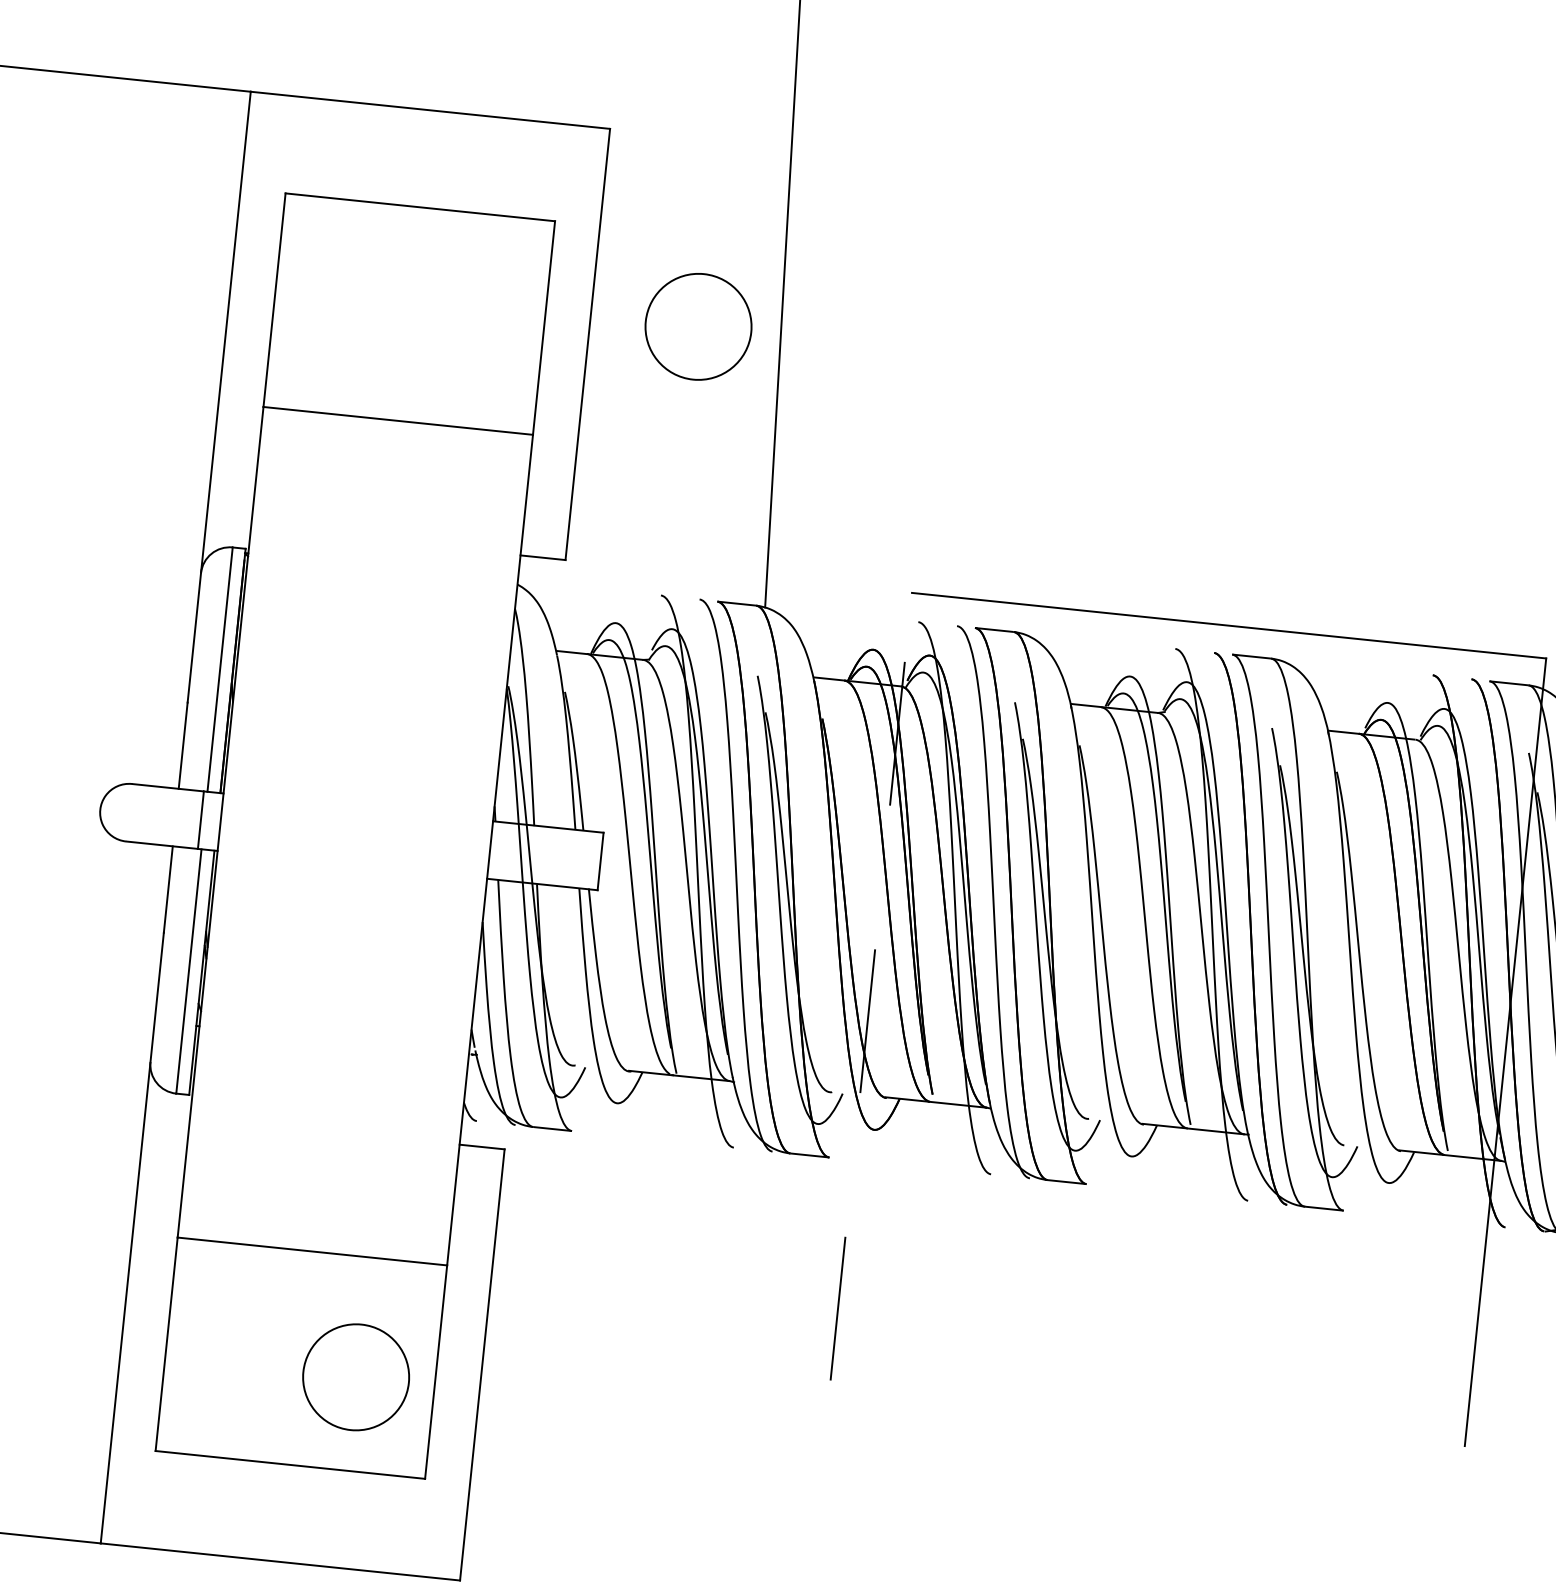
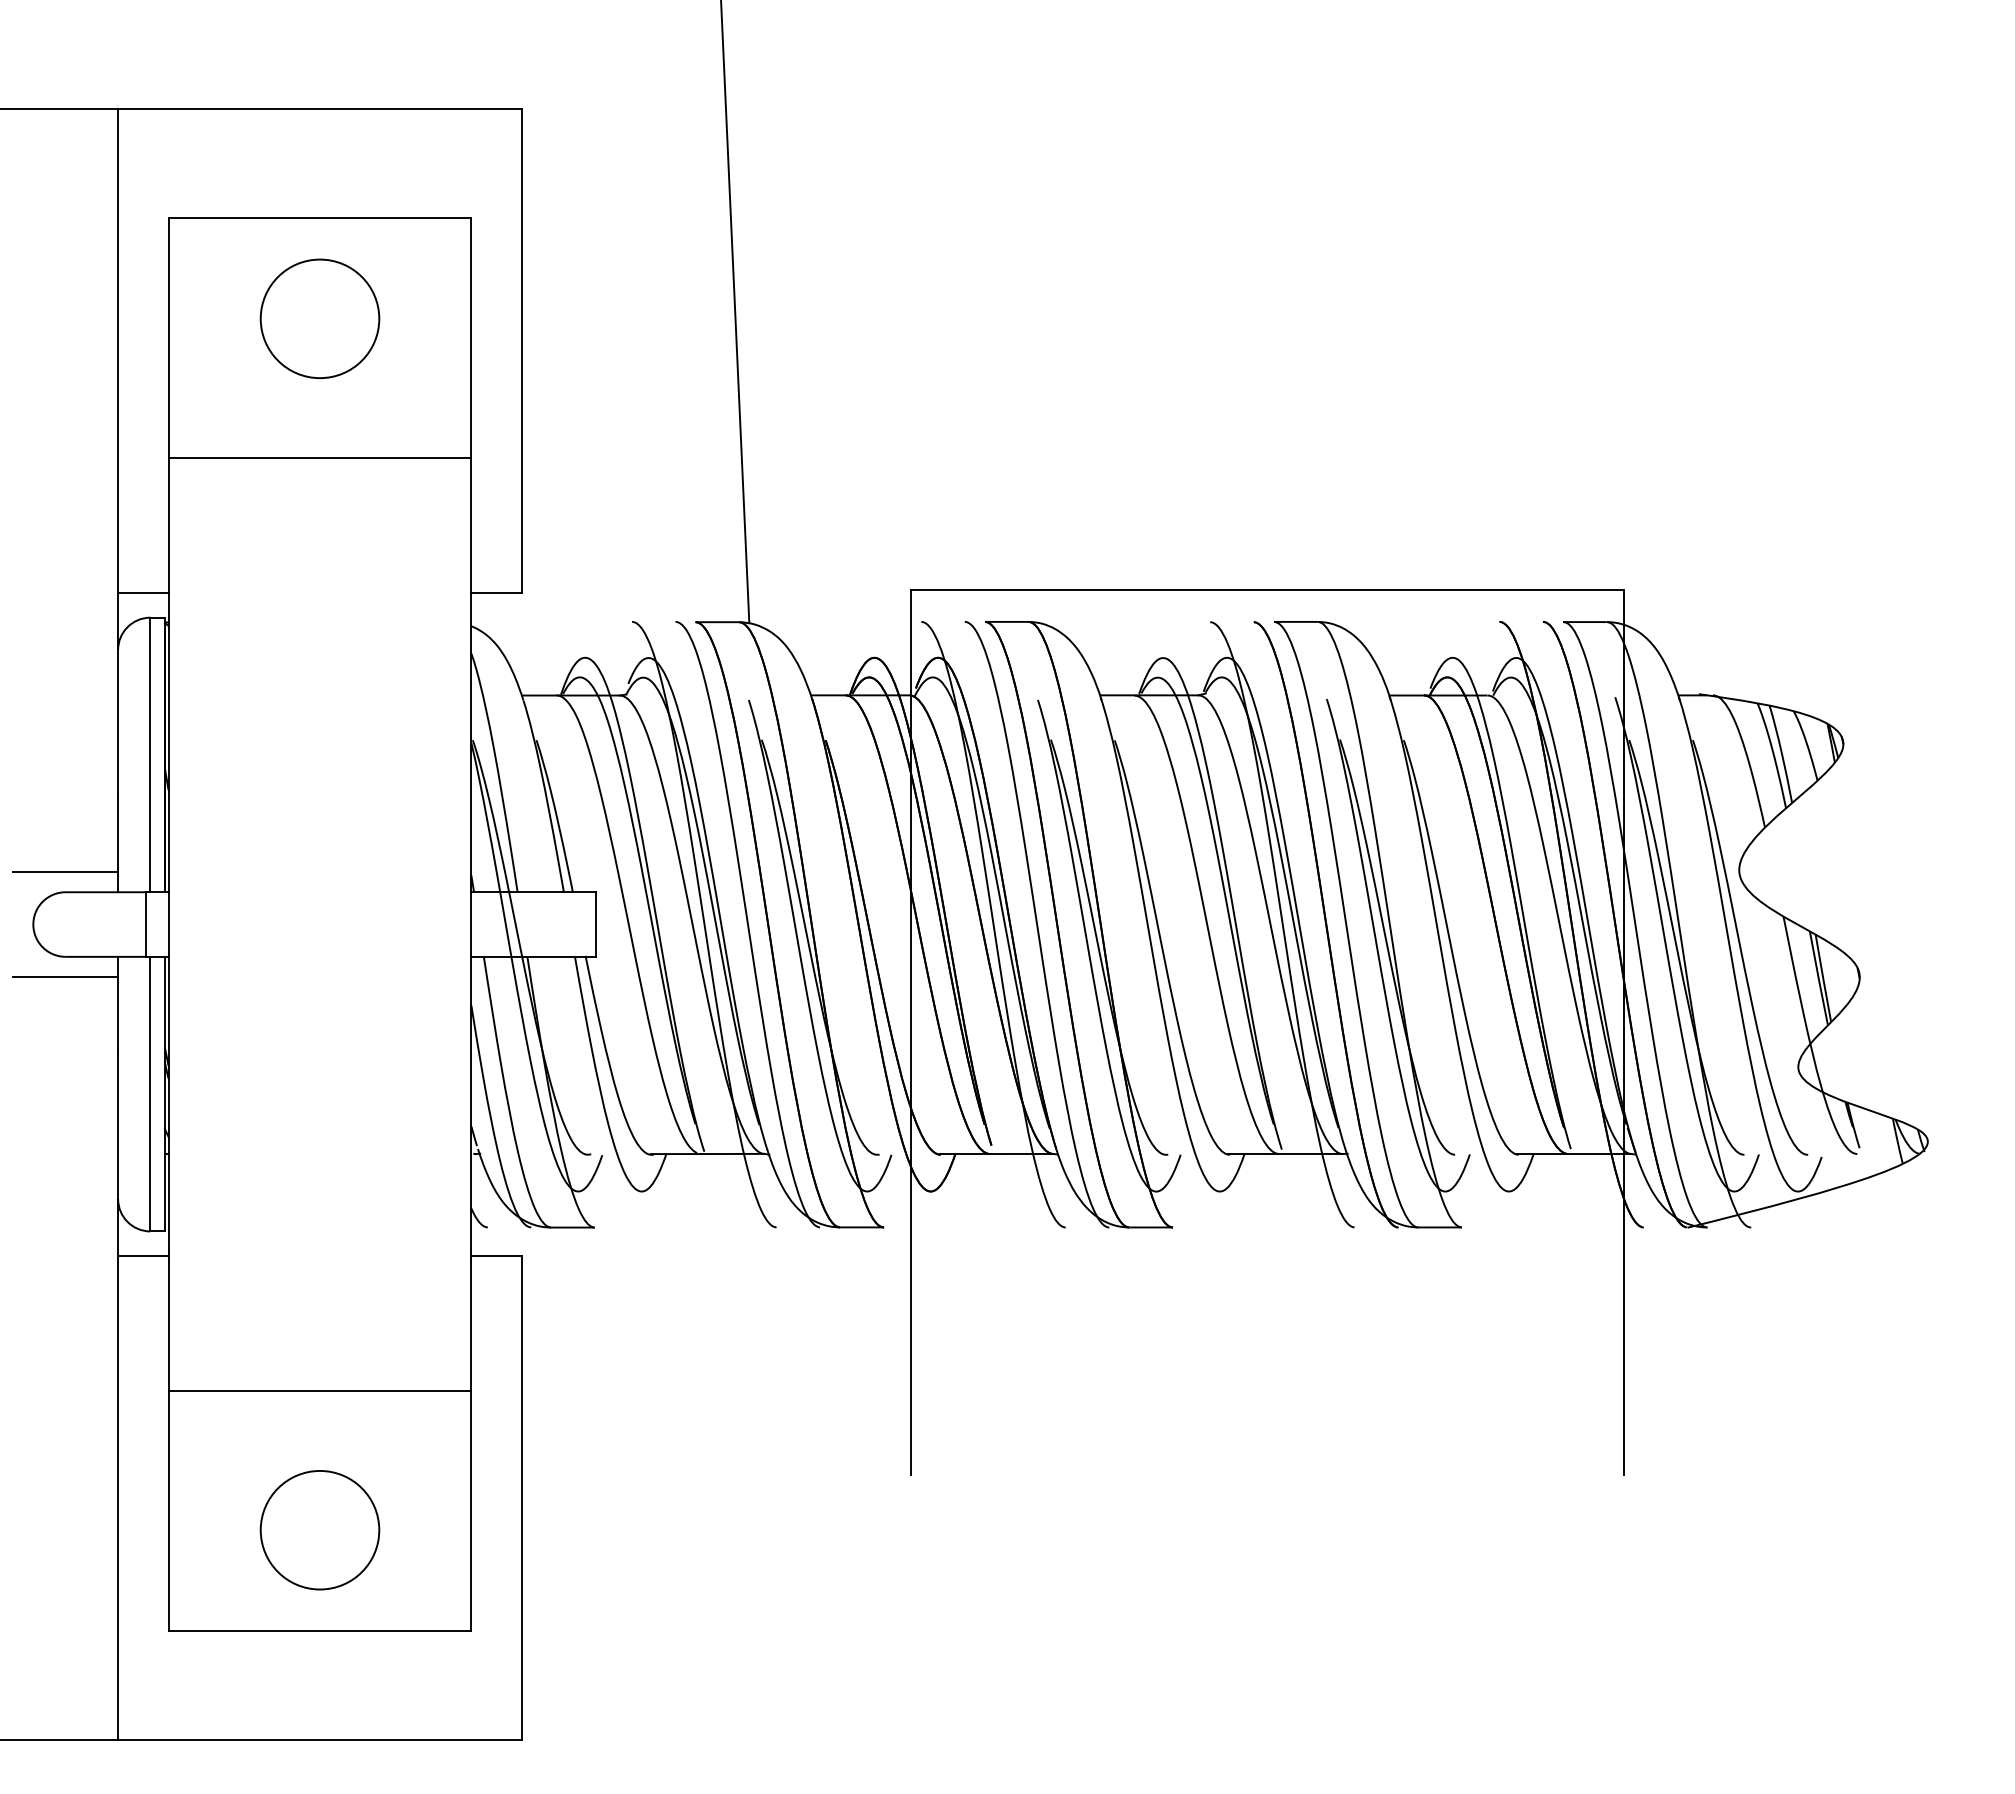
circle: (698, 326) -> (319, 318), moved
line: (228, 525) -> (143, 593), added
line: (133, 766) -> (65, 872), added
line: (124, 859) -> (65, 977), added
line: (870, 986) -> (910, 1032), dashed -> solid
line: (167, 1114) -> (143, 1255), added
circle: (355, 1377) -> (319, 1530), moved

